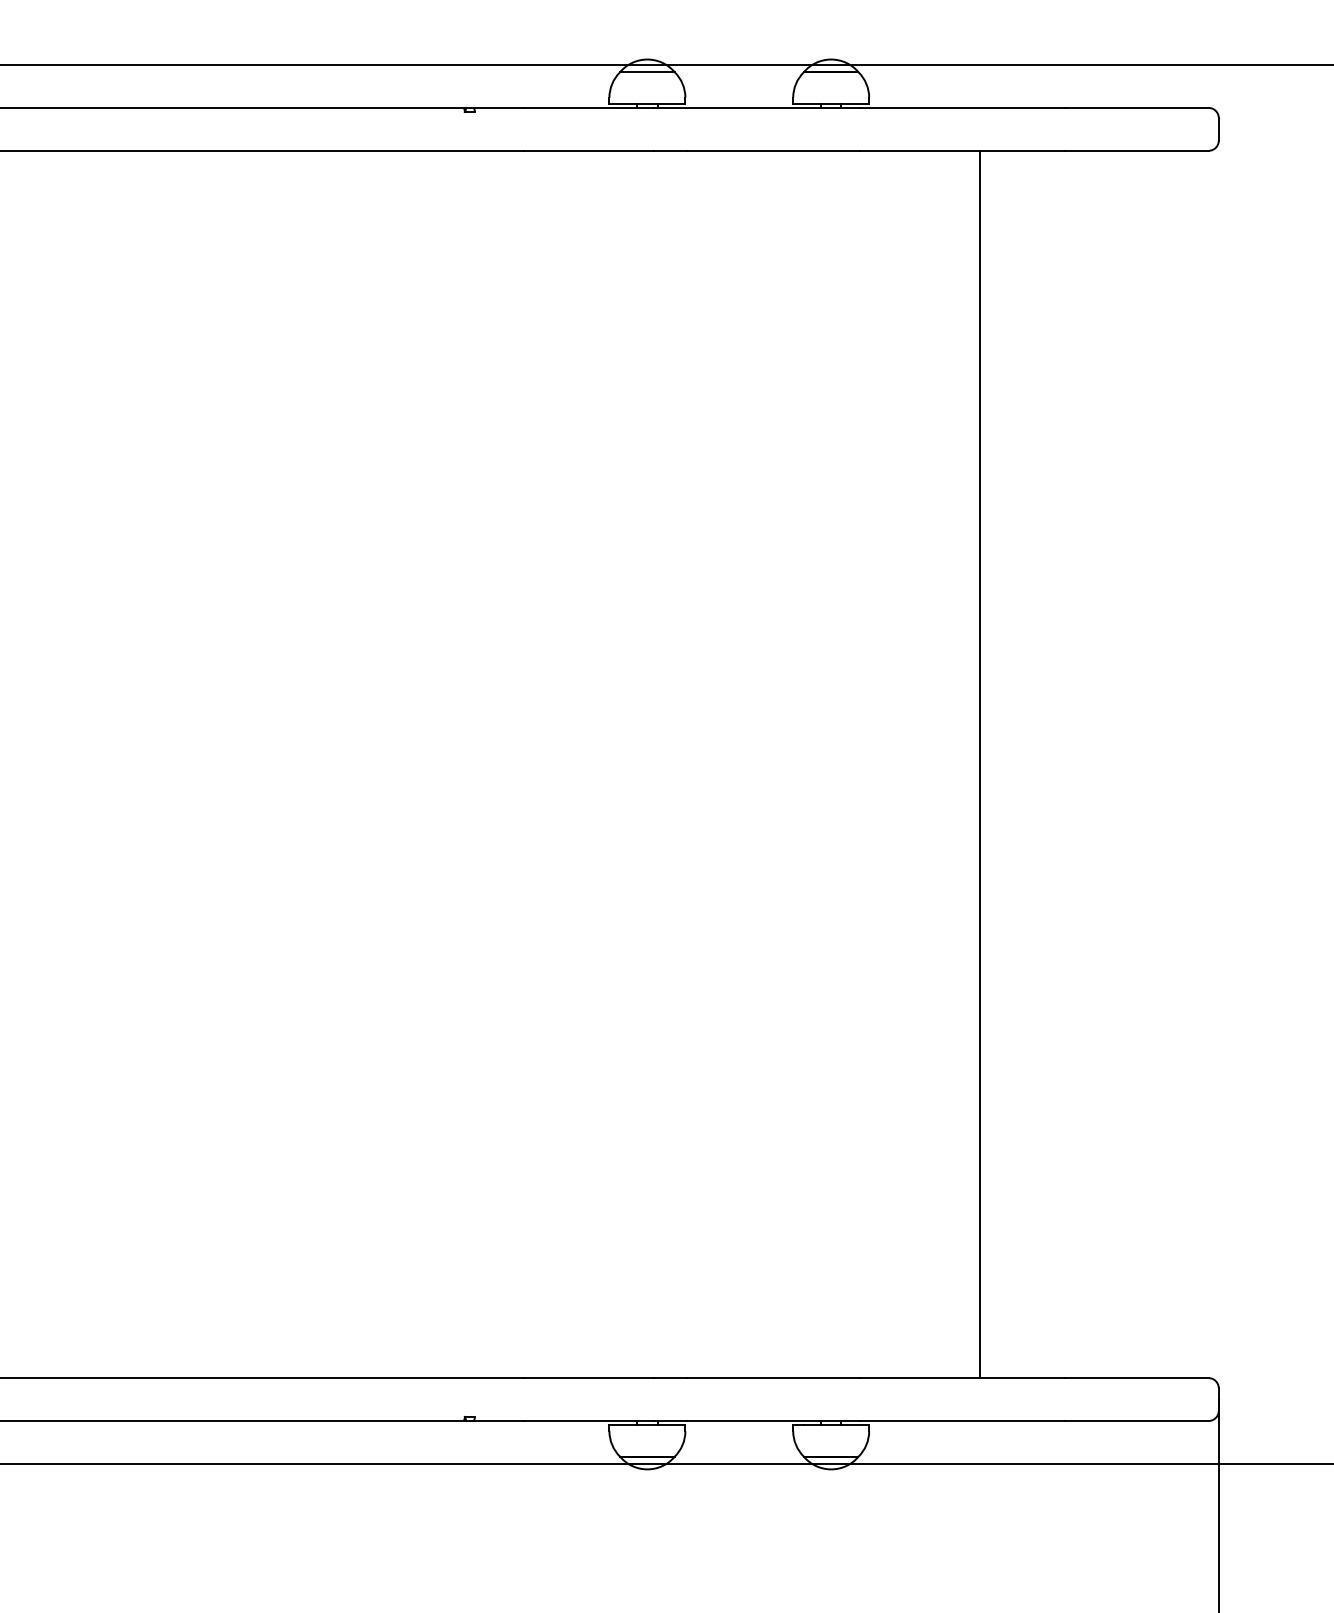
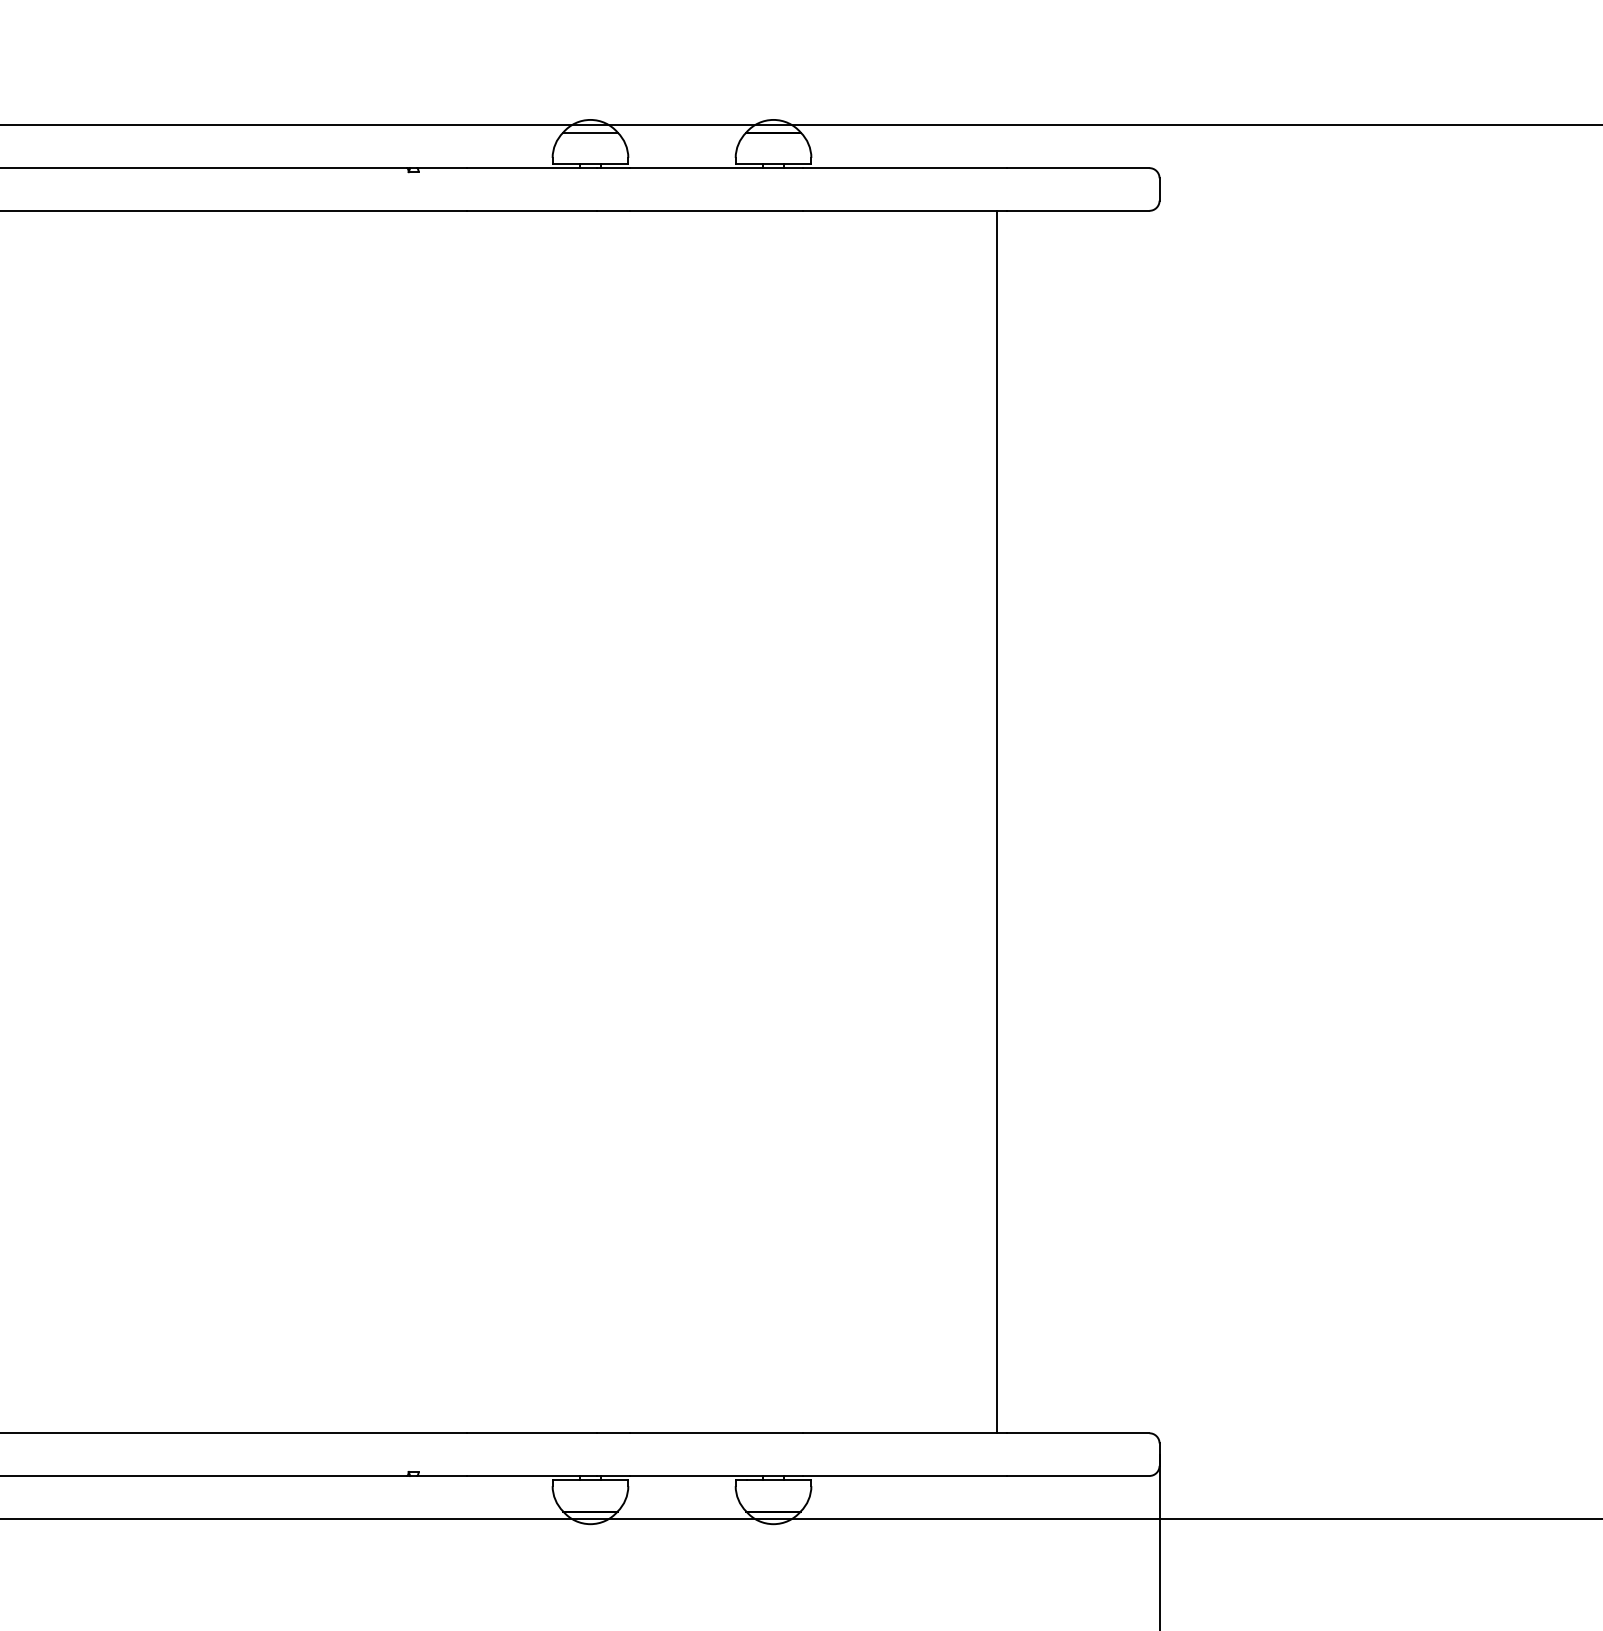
line: (979, 763) -> (997, 821), moved

